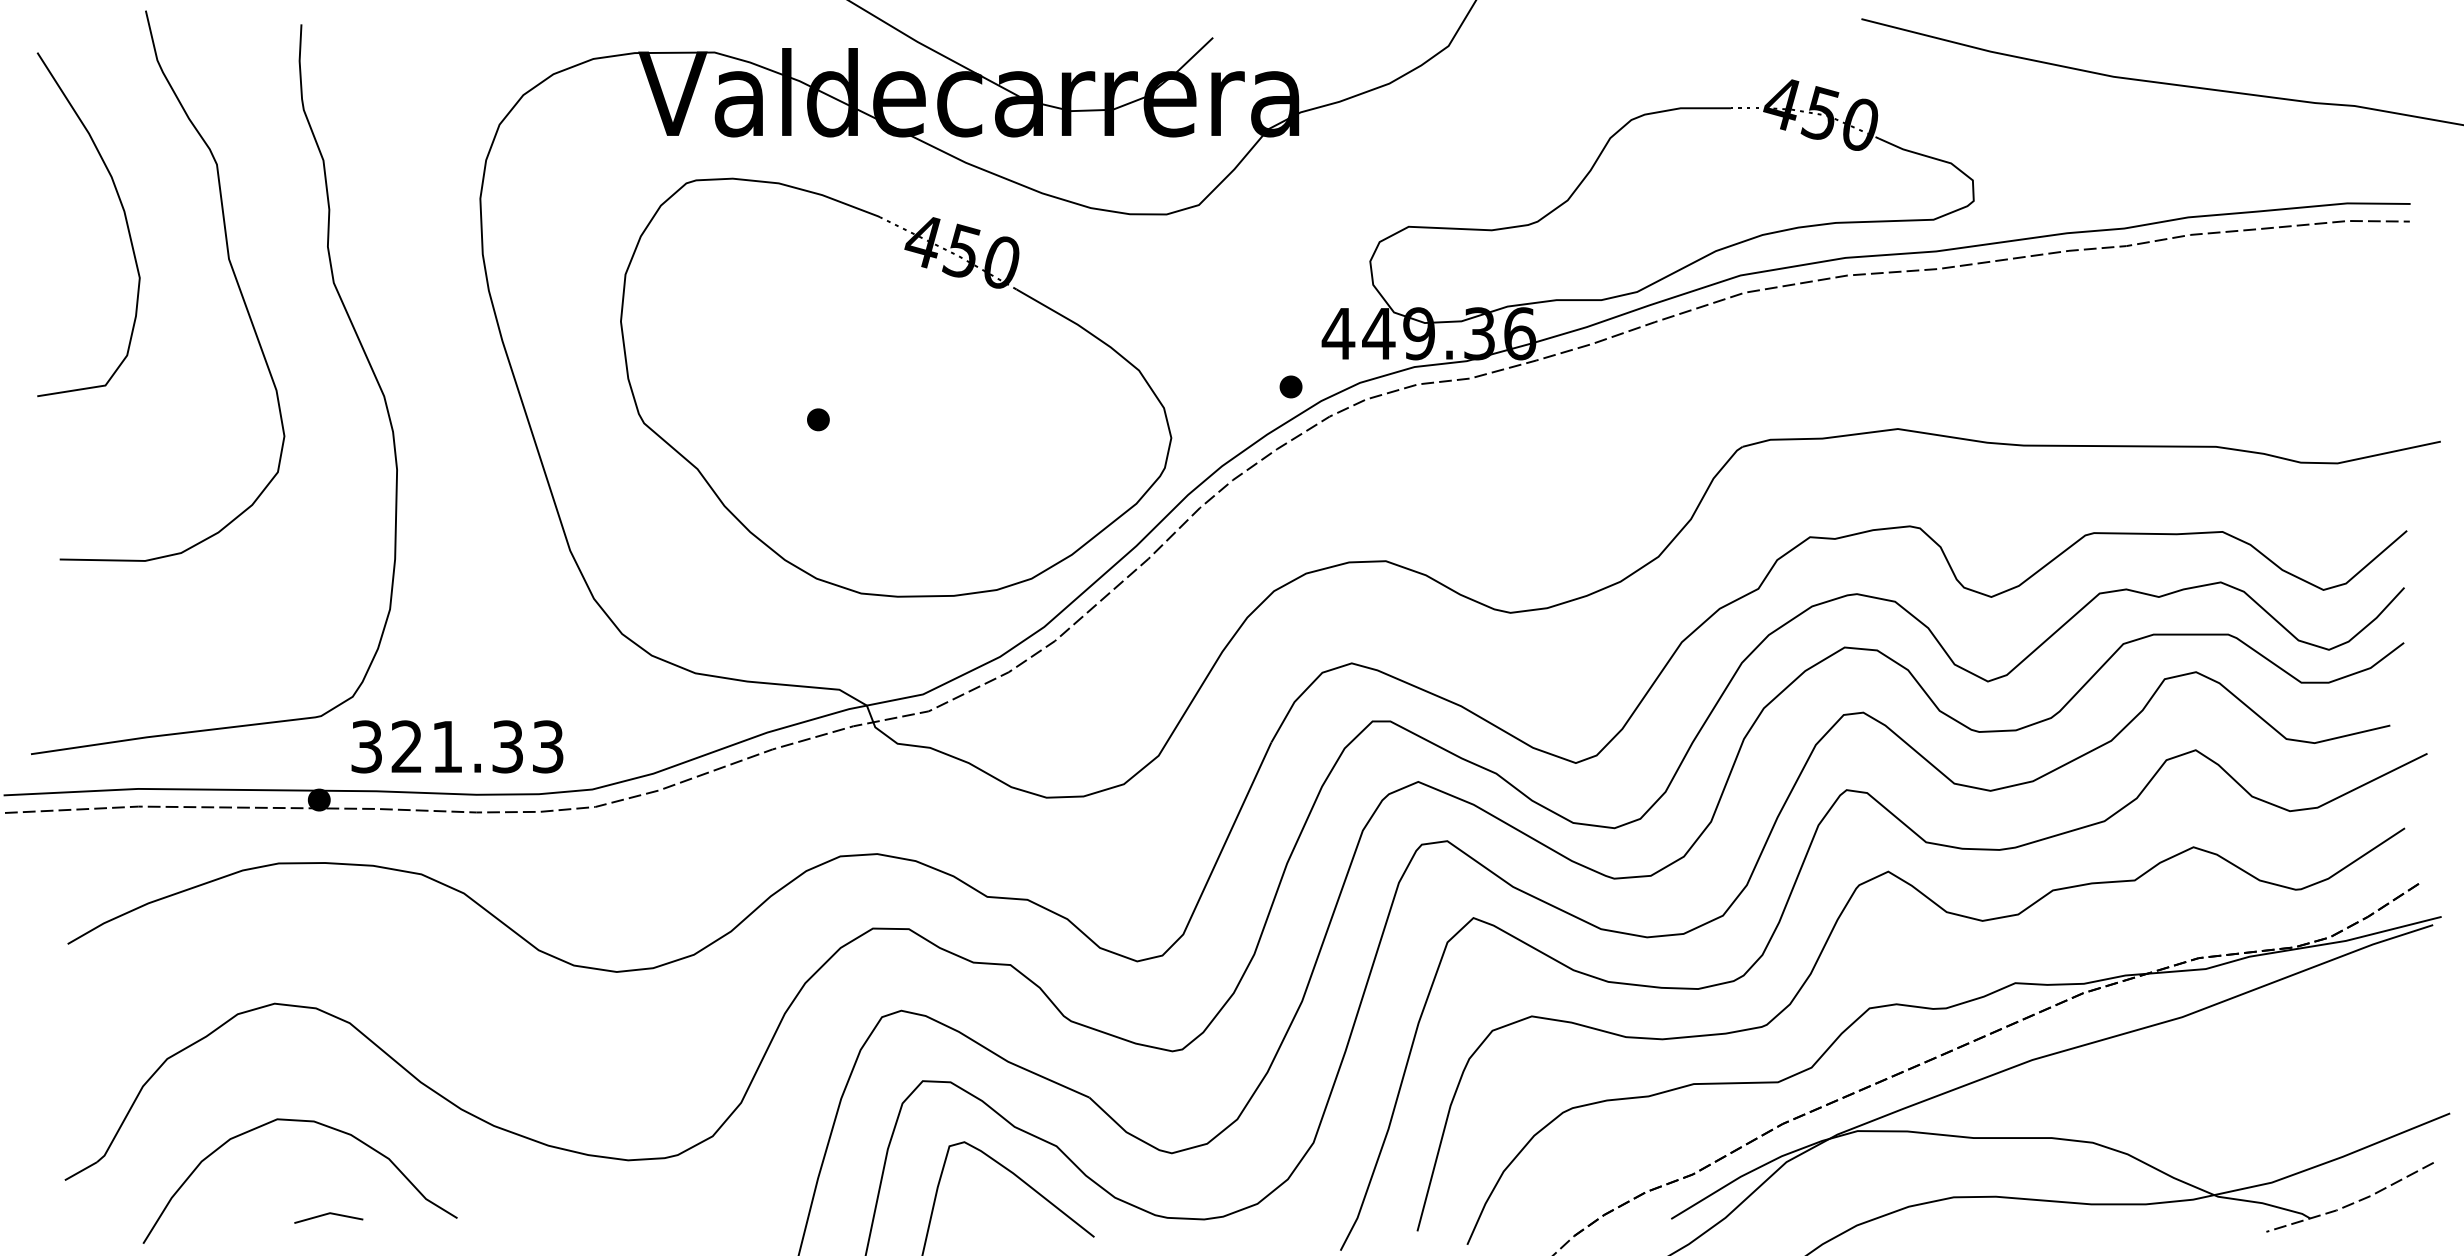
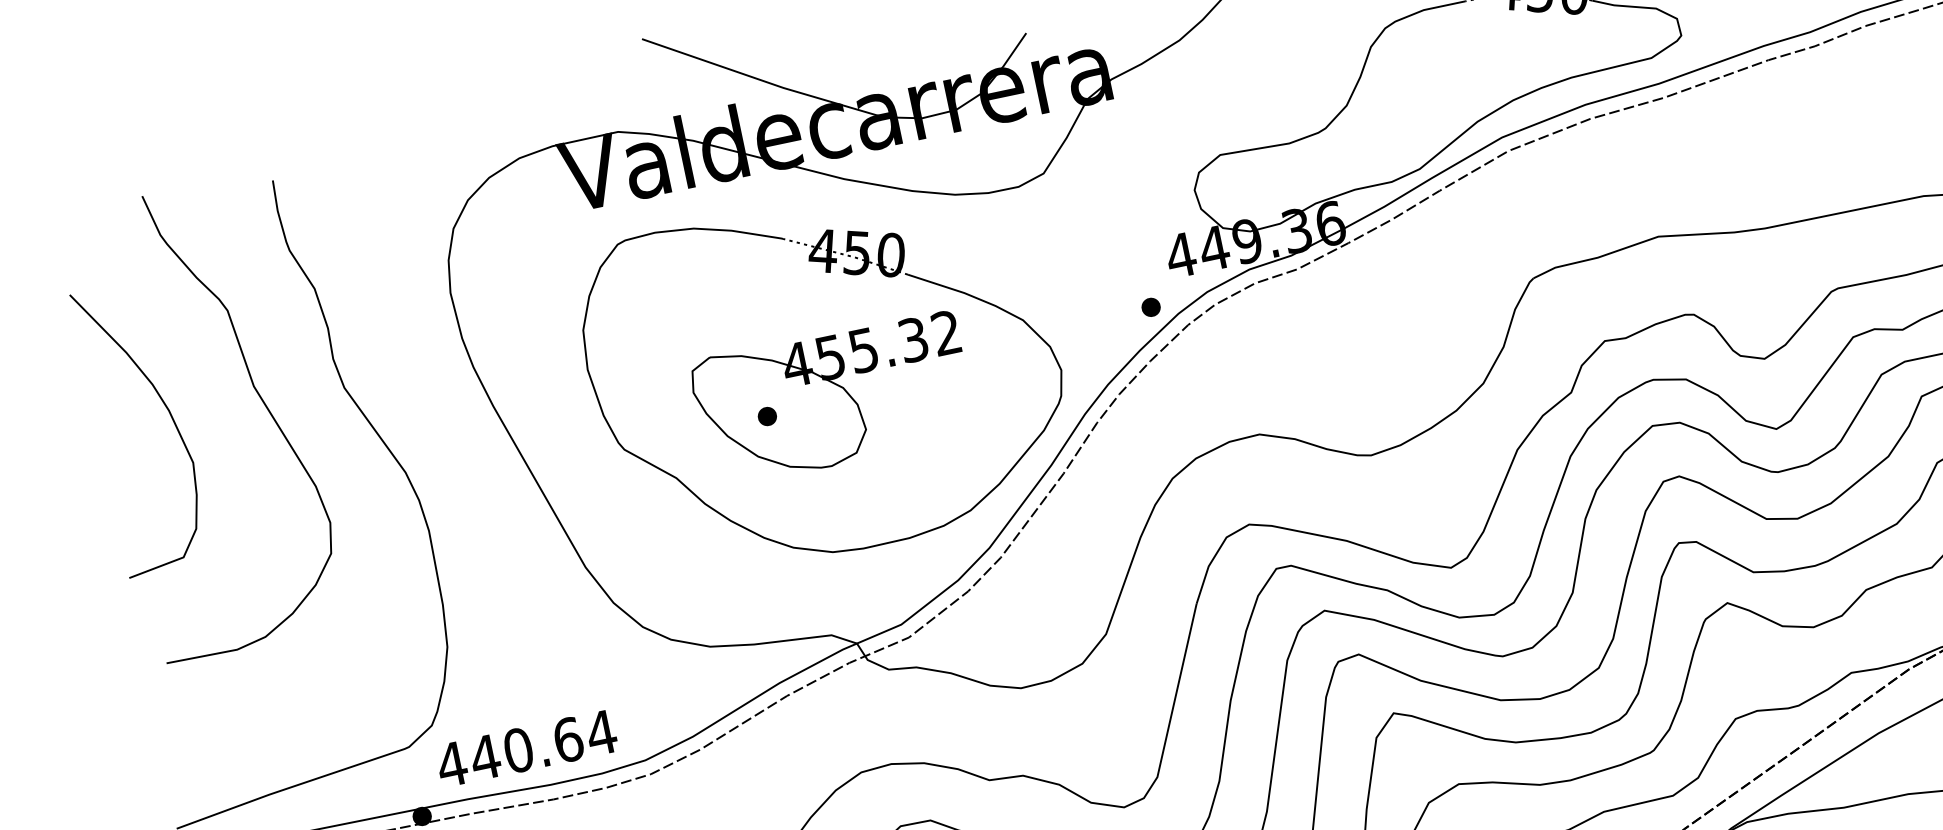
curve: (124, 217) -> (170, 415), moved
part: (899, 414) -> (833, 398), added
text: (456, 746) -> (525, 748), 321.33 -> 440.64

